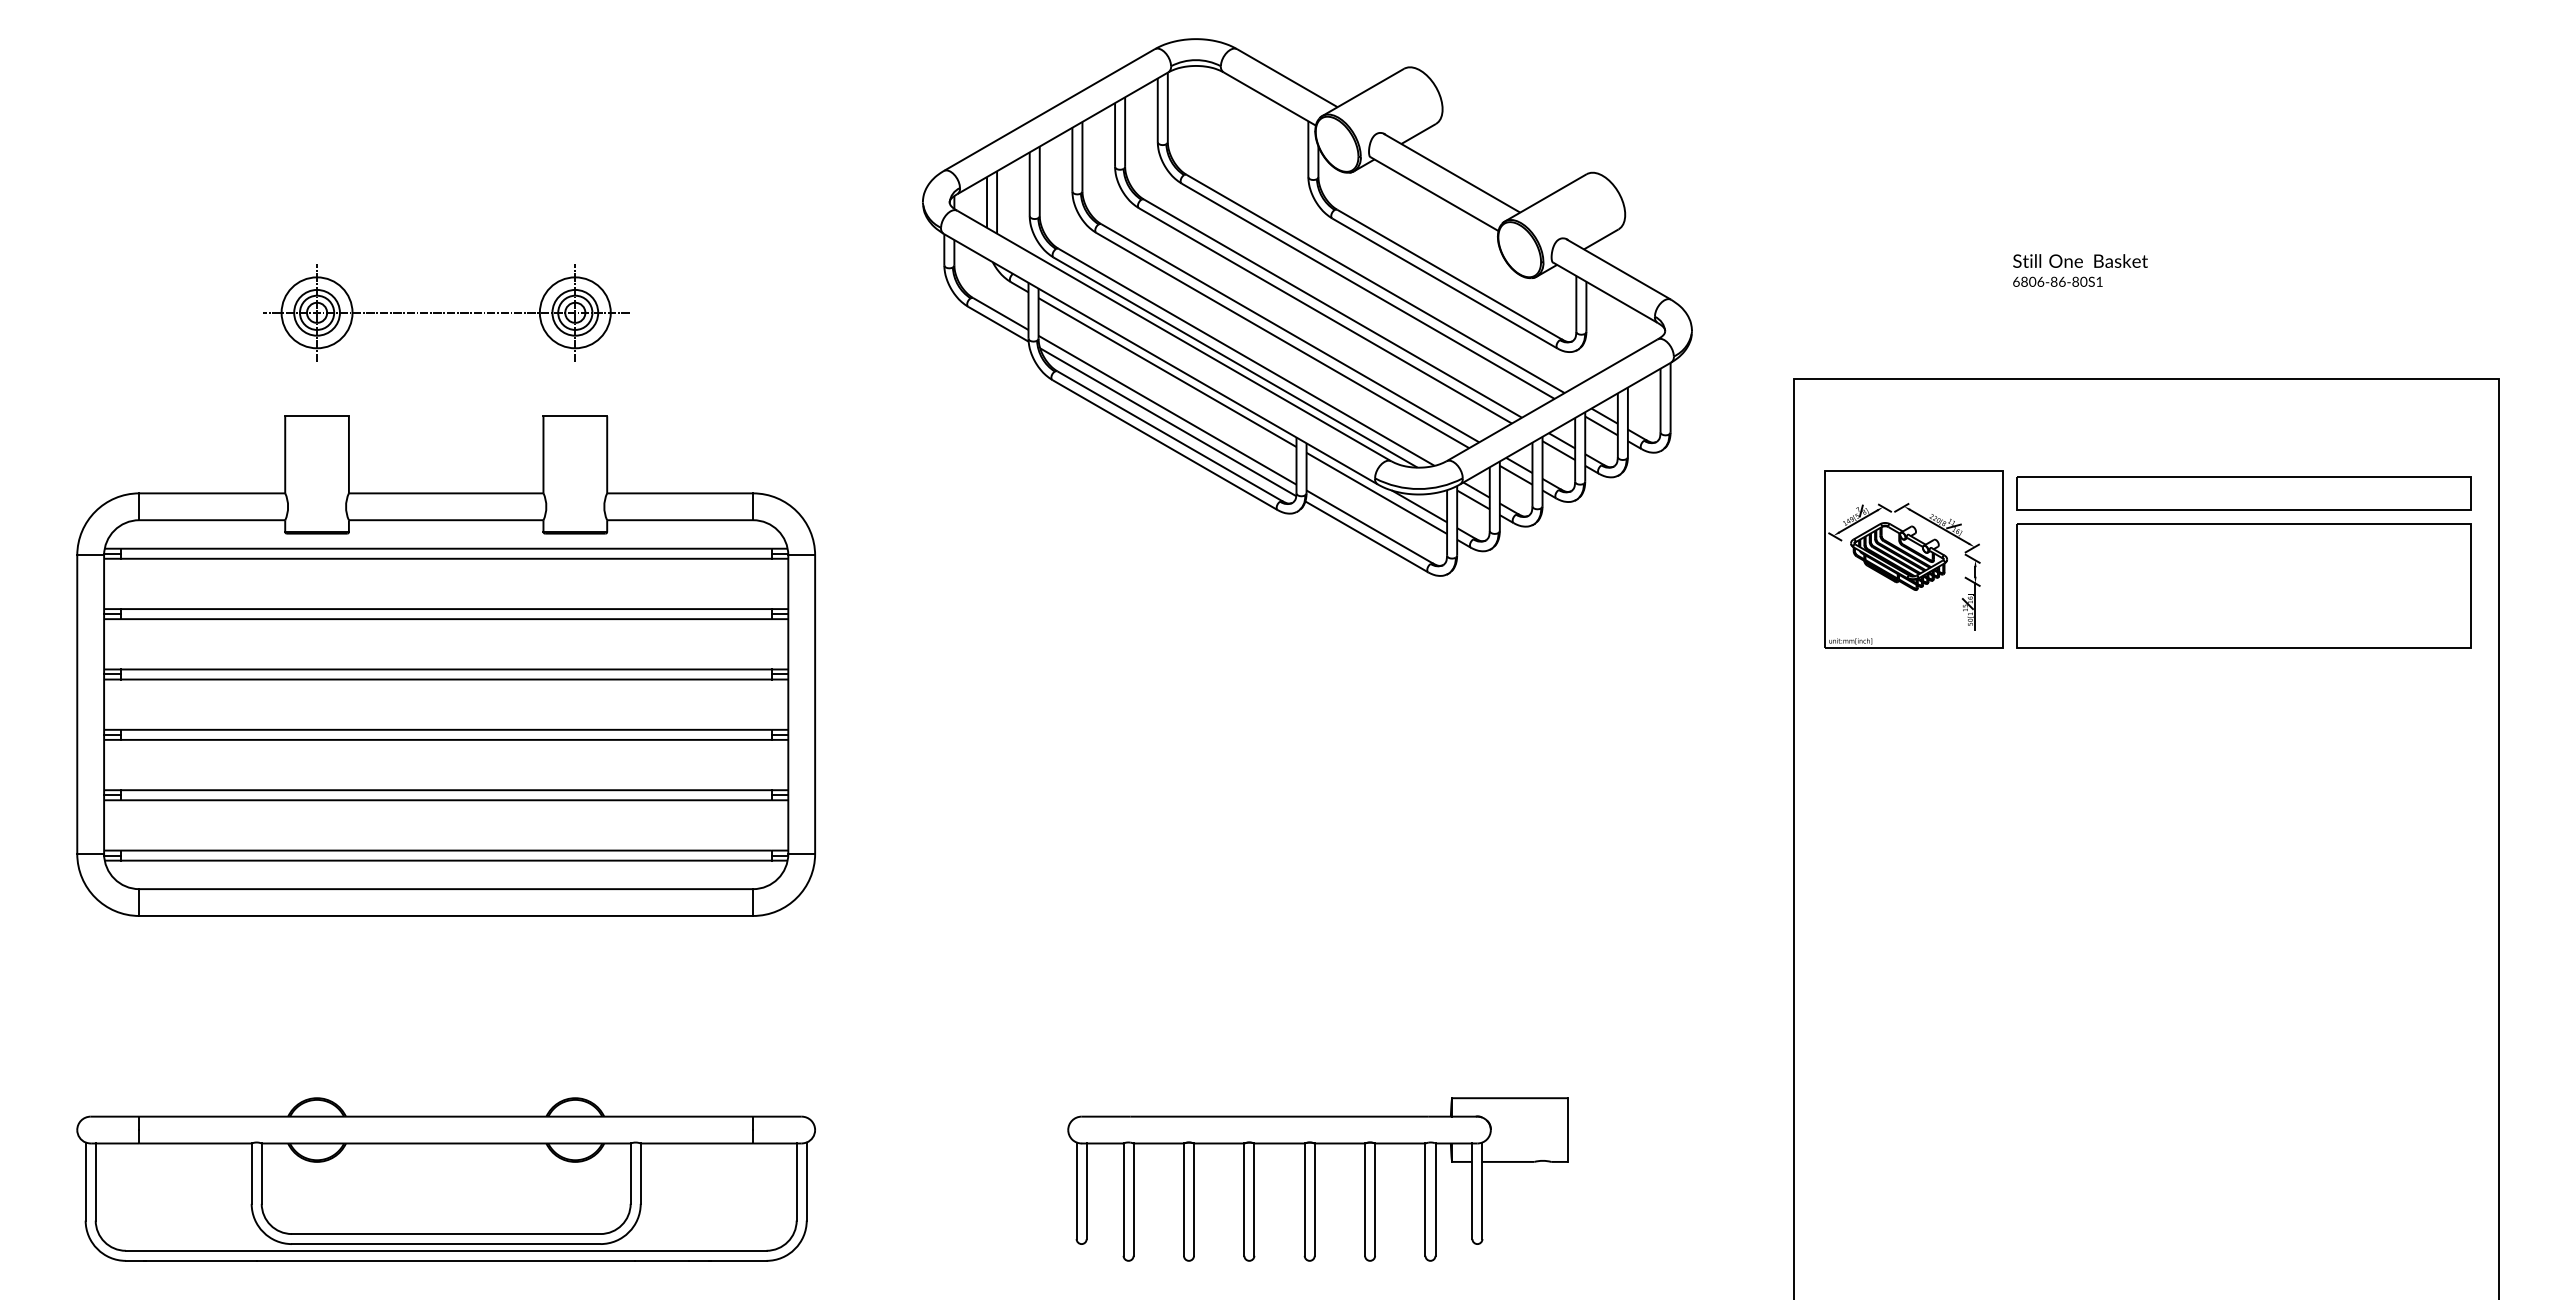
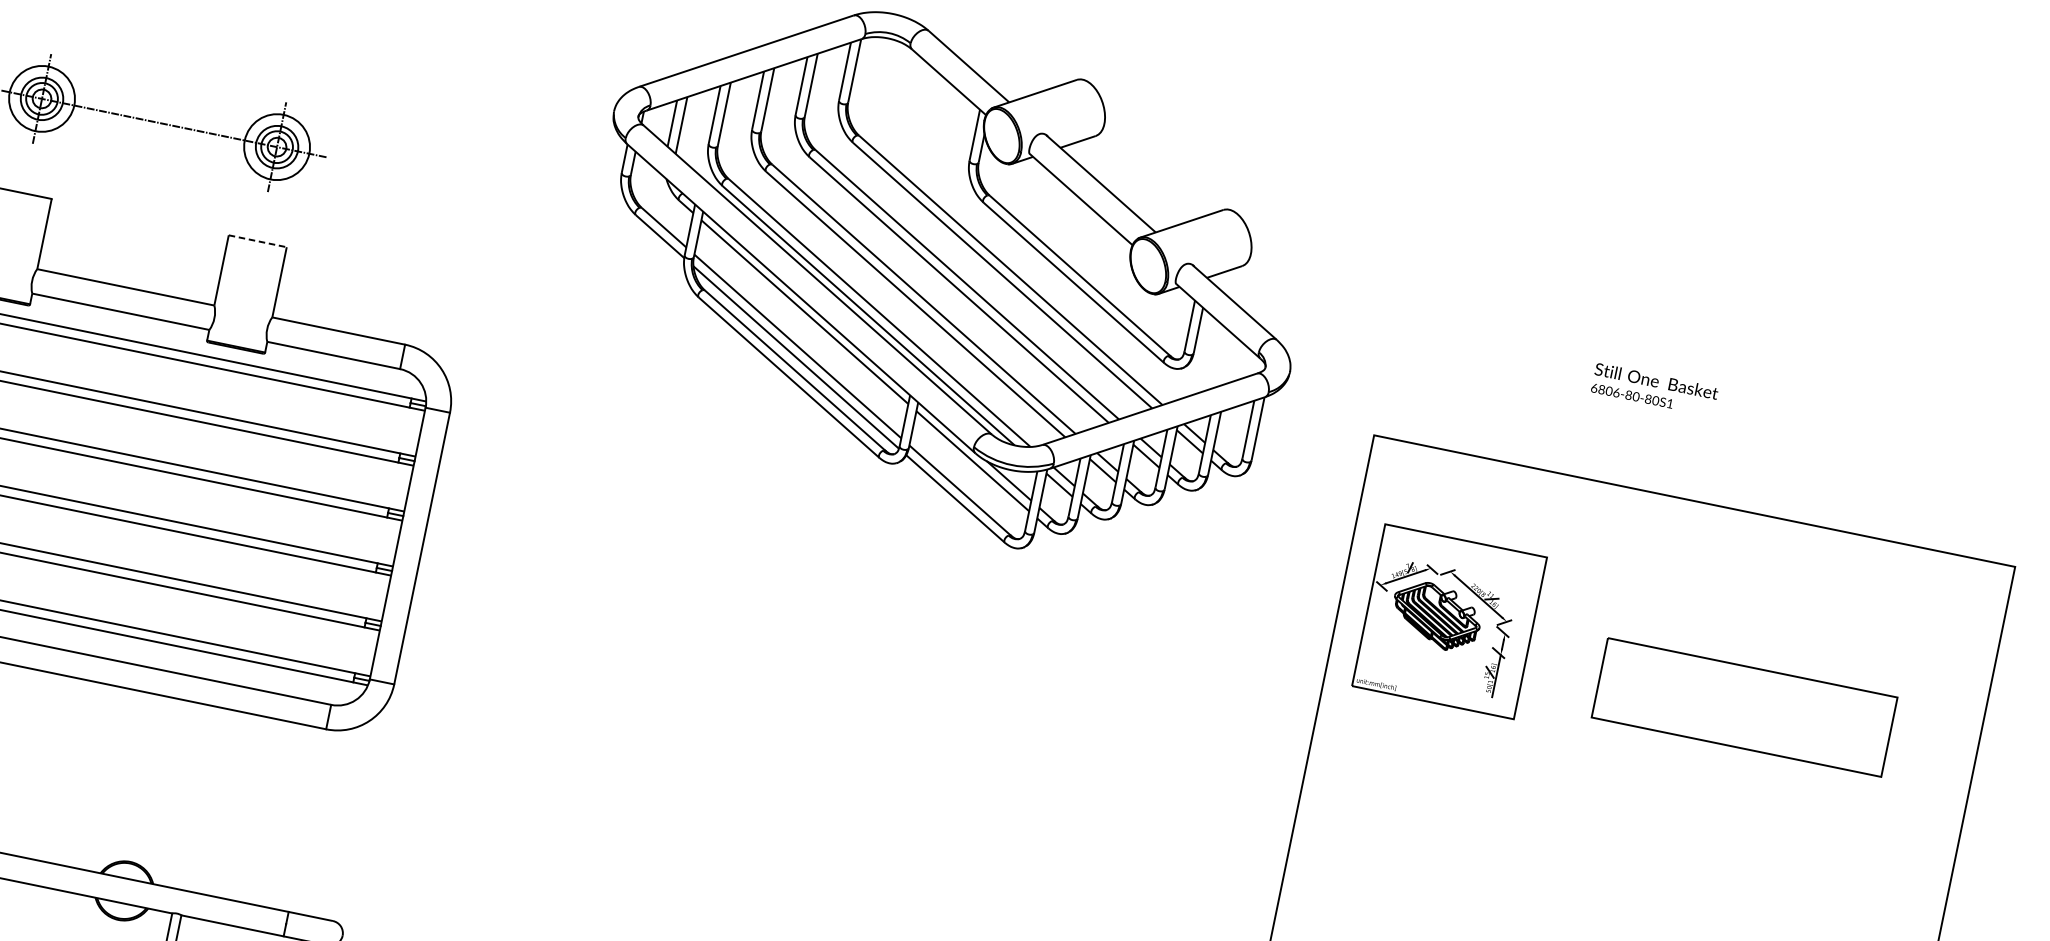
text: (2061, 281) -> (1635, 396), 6806-86-80S1 -> 6806-80-80S1
line: (575, 416) -> (257, 241), solid -> dashed
part: (2243, 493) -> (1761, 623), removed
part: (2243, 585) -> (1744, 706), size x0.7

